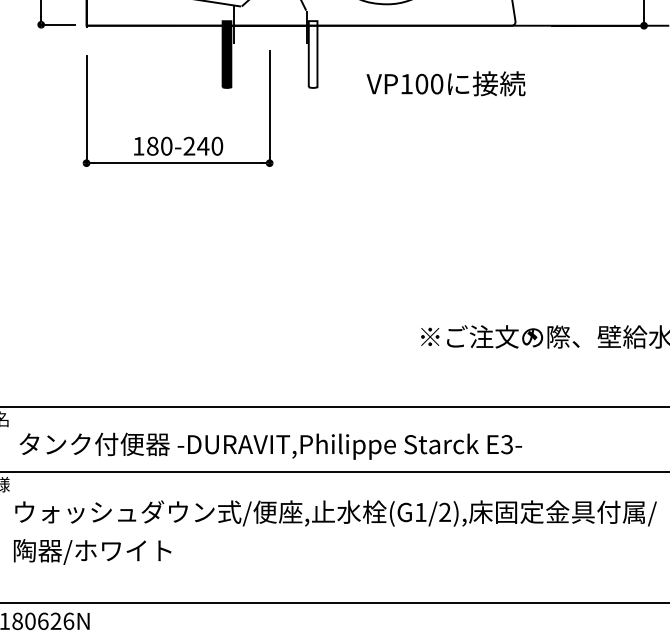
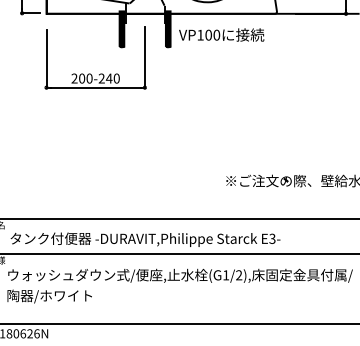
fill: (311, 54) -> (167, 29), added
text: (445, 82) -> (221, 34), moved
text: (146, 146) -> (78, 78), 180-240 -> 200-240

